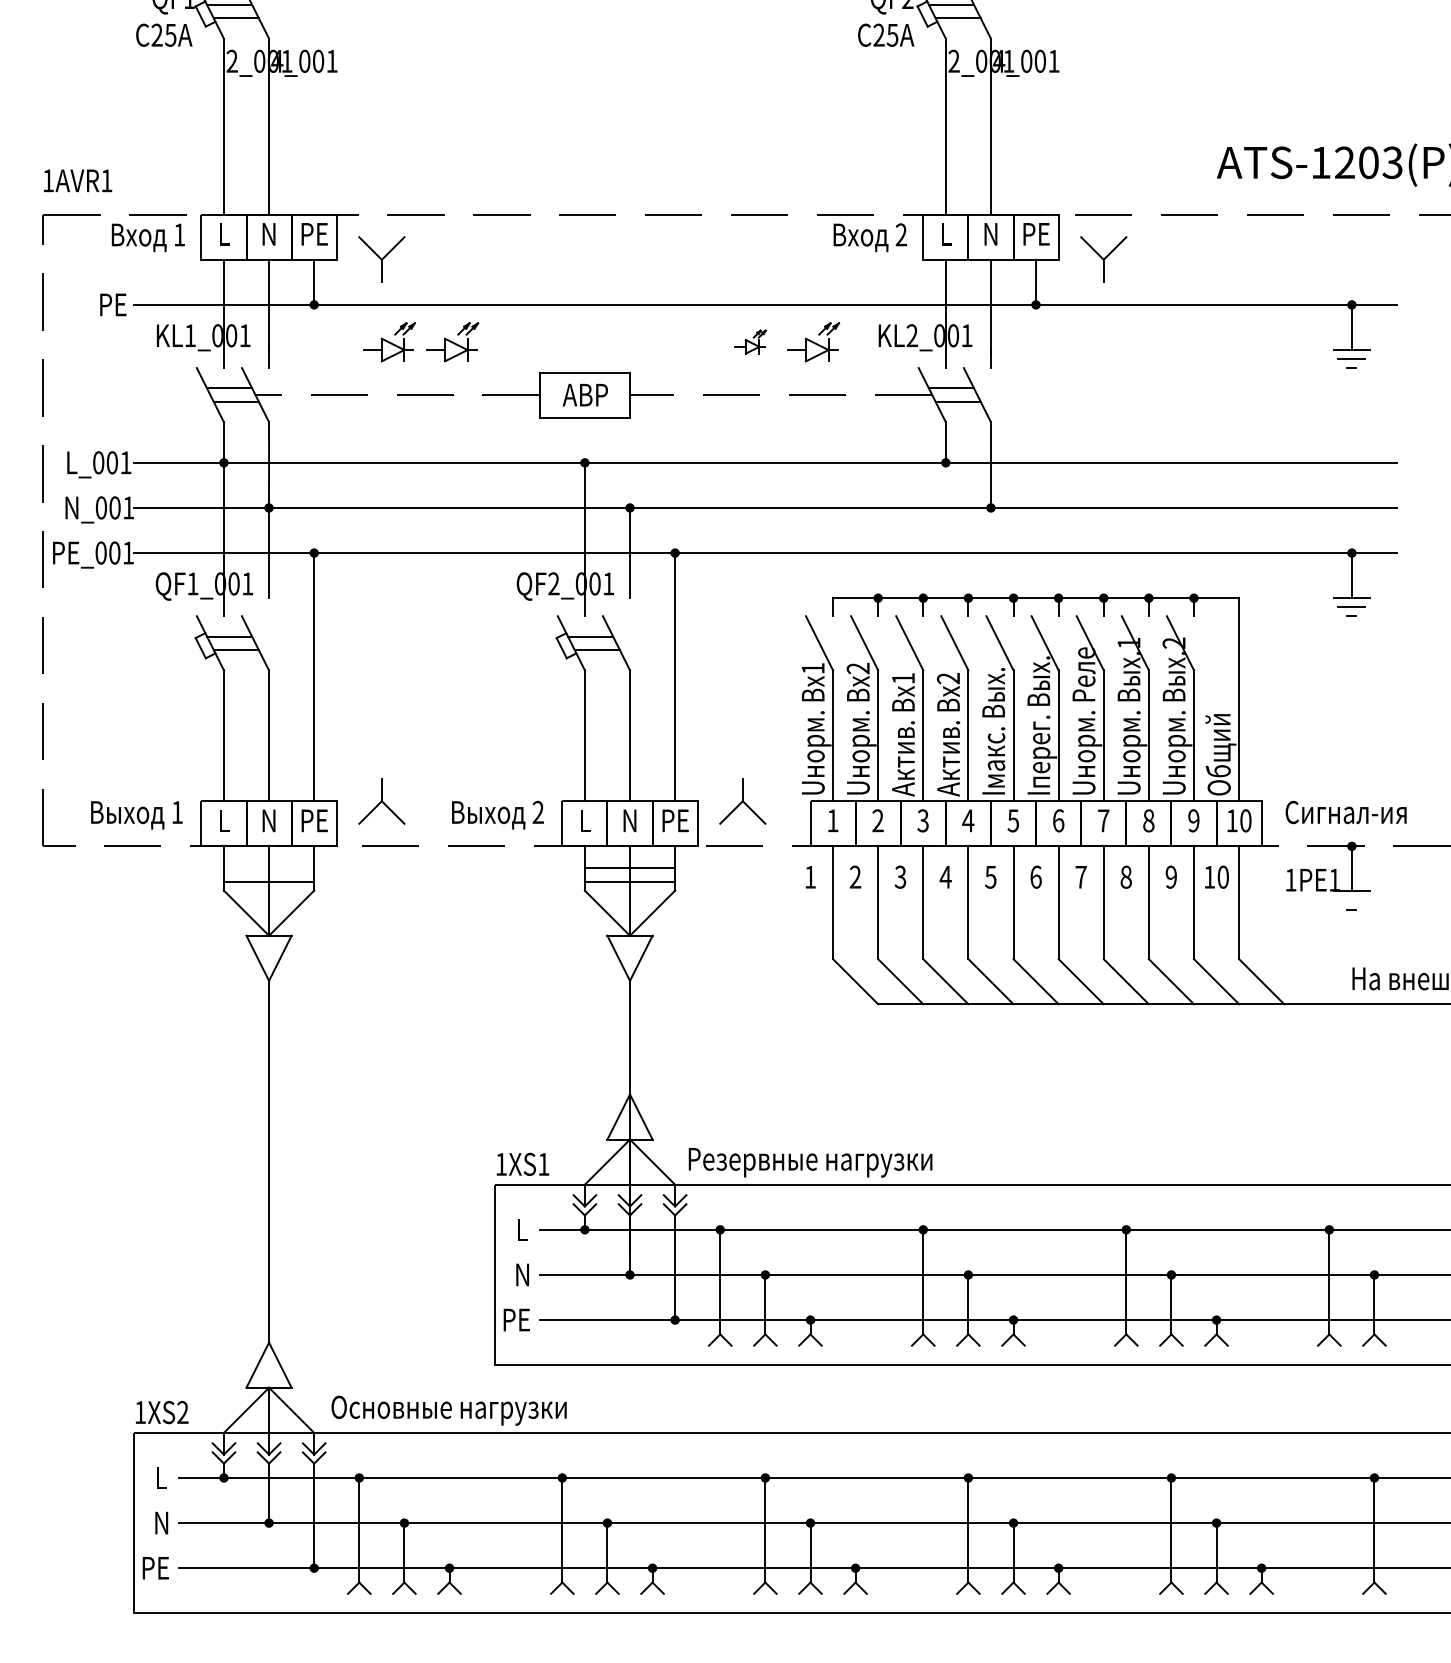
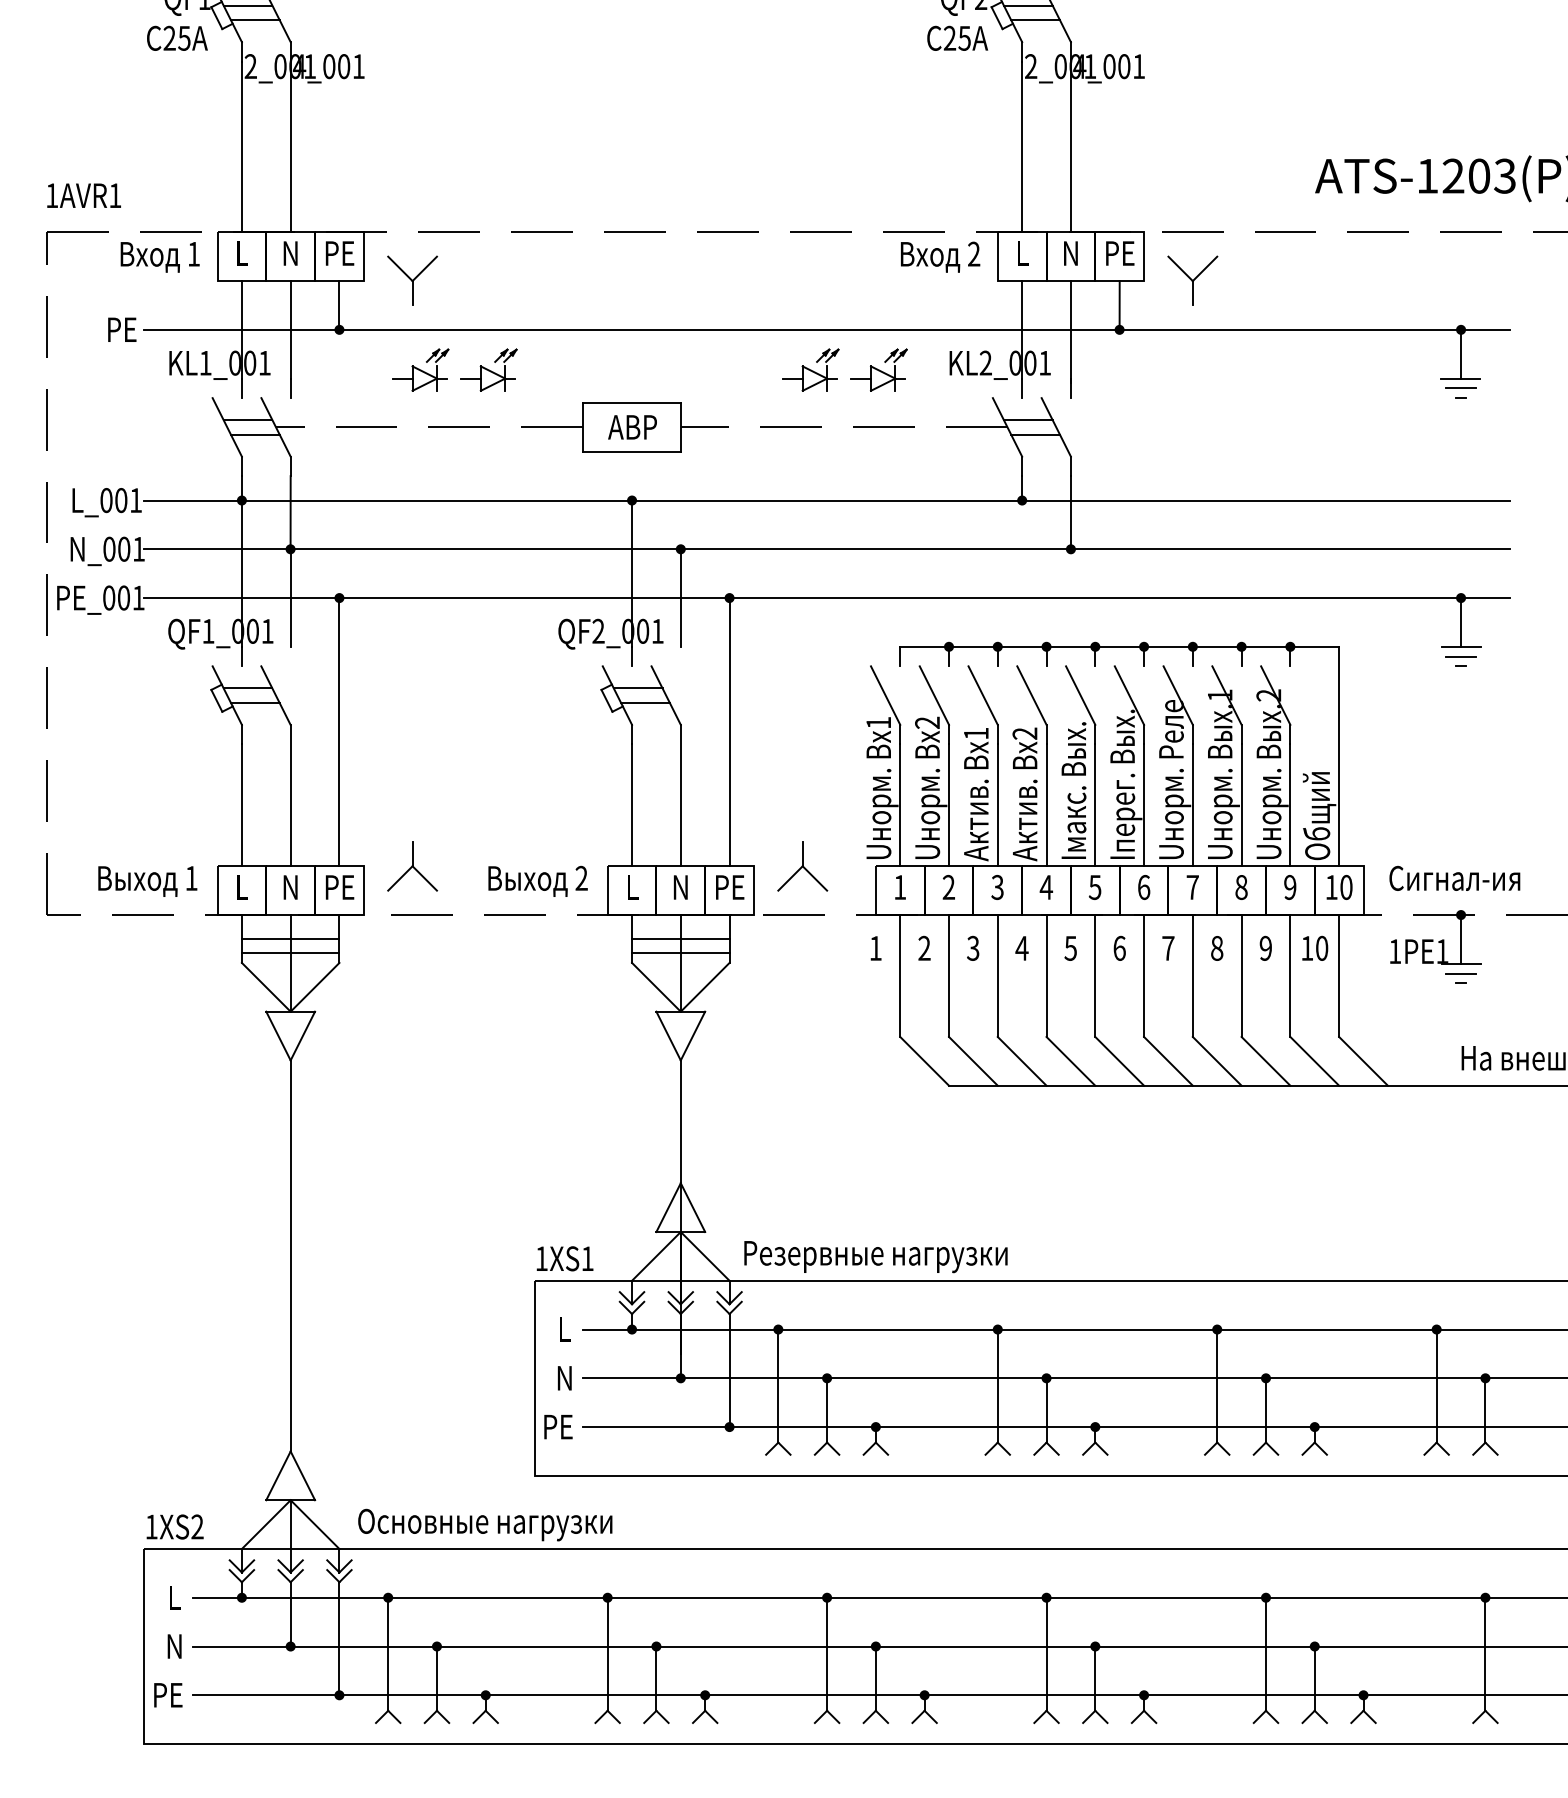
part: (750, 341) -> (810, 369), size x1.67
line: (268, 868) -> (290, 938), added
line: (1351, 900) -> (1460, 973), added

